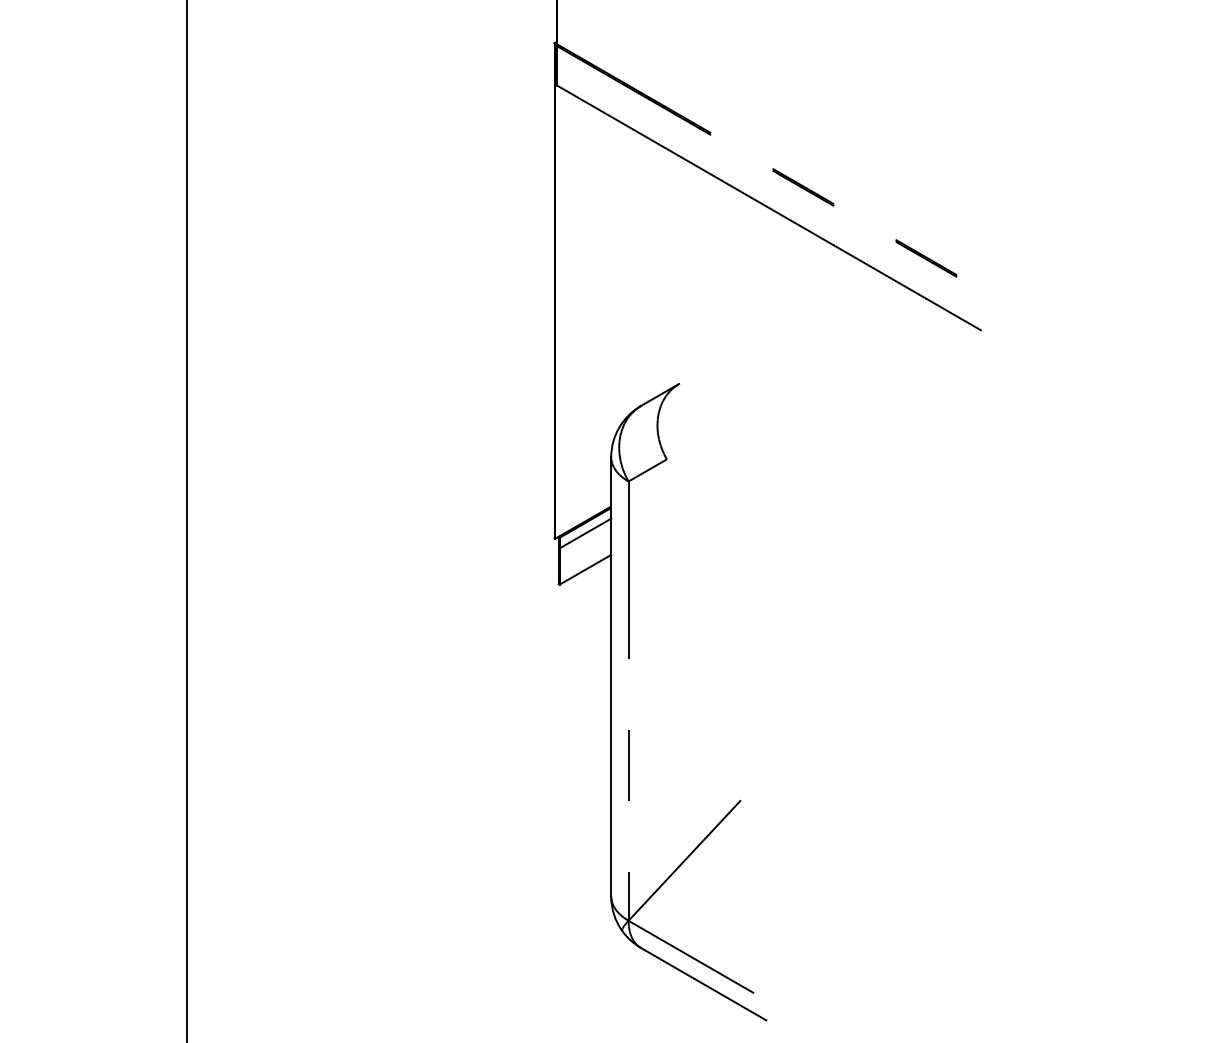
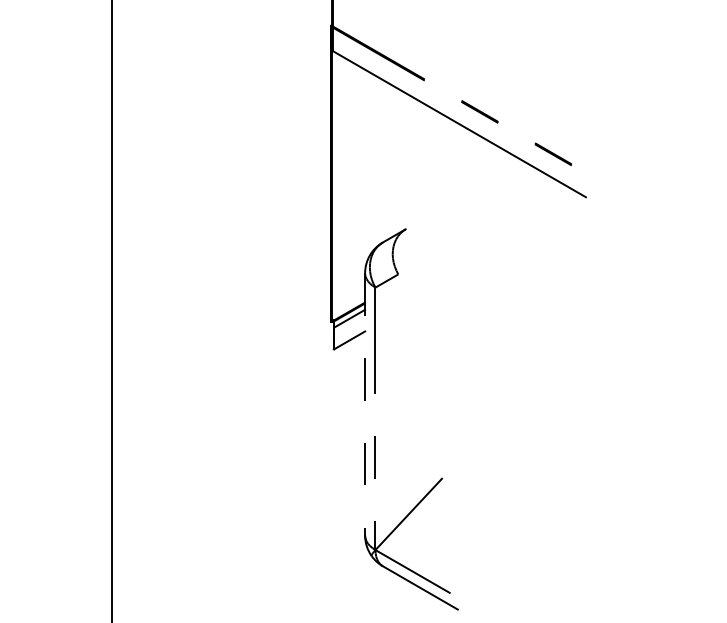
line: (611, 677) -> (365, 404), solid -> dashed

